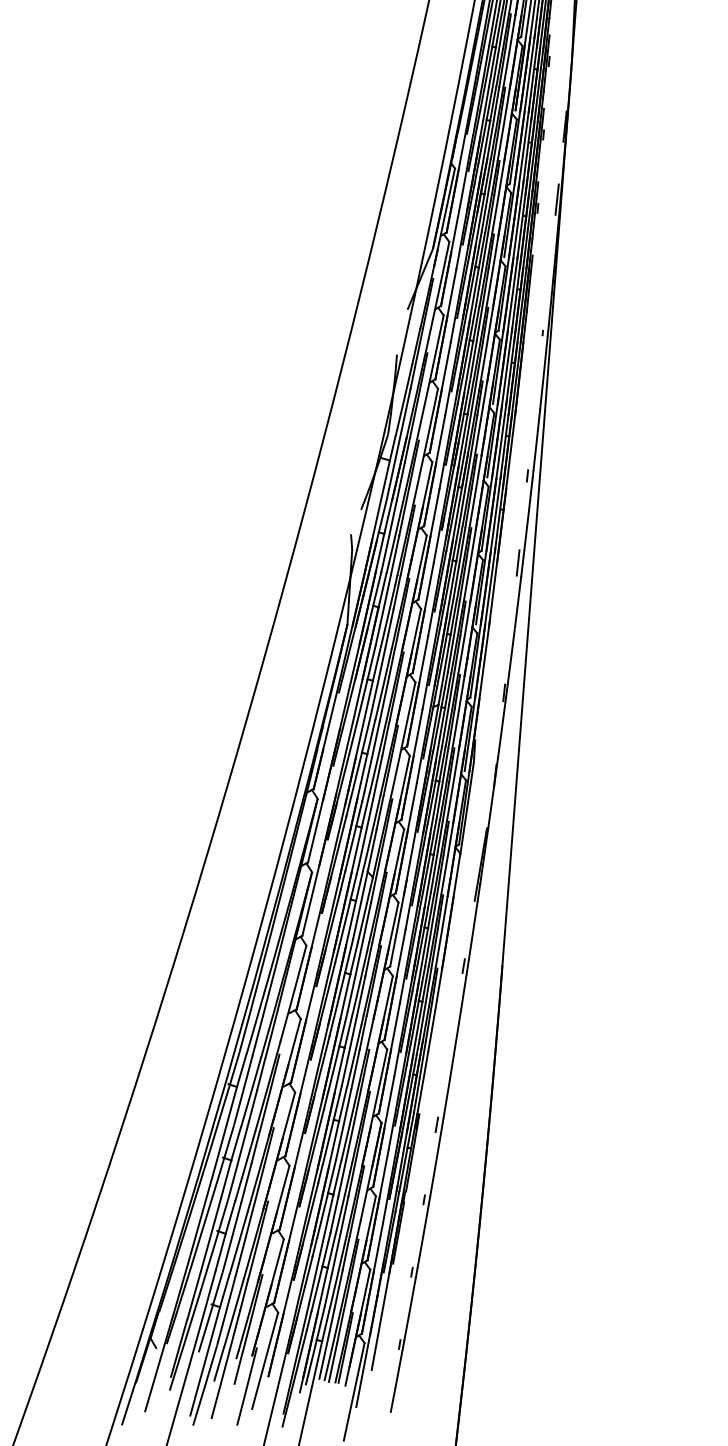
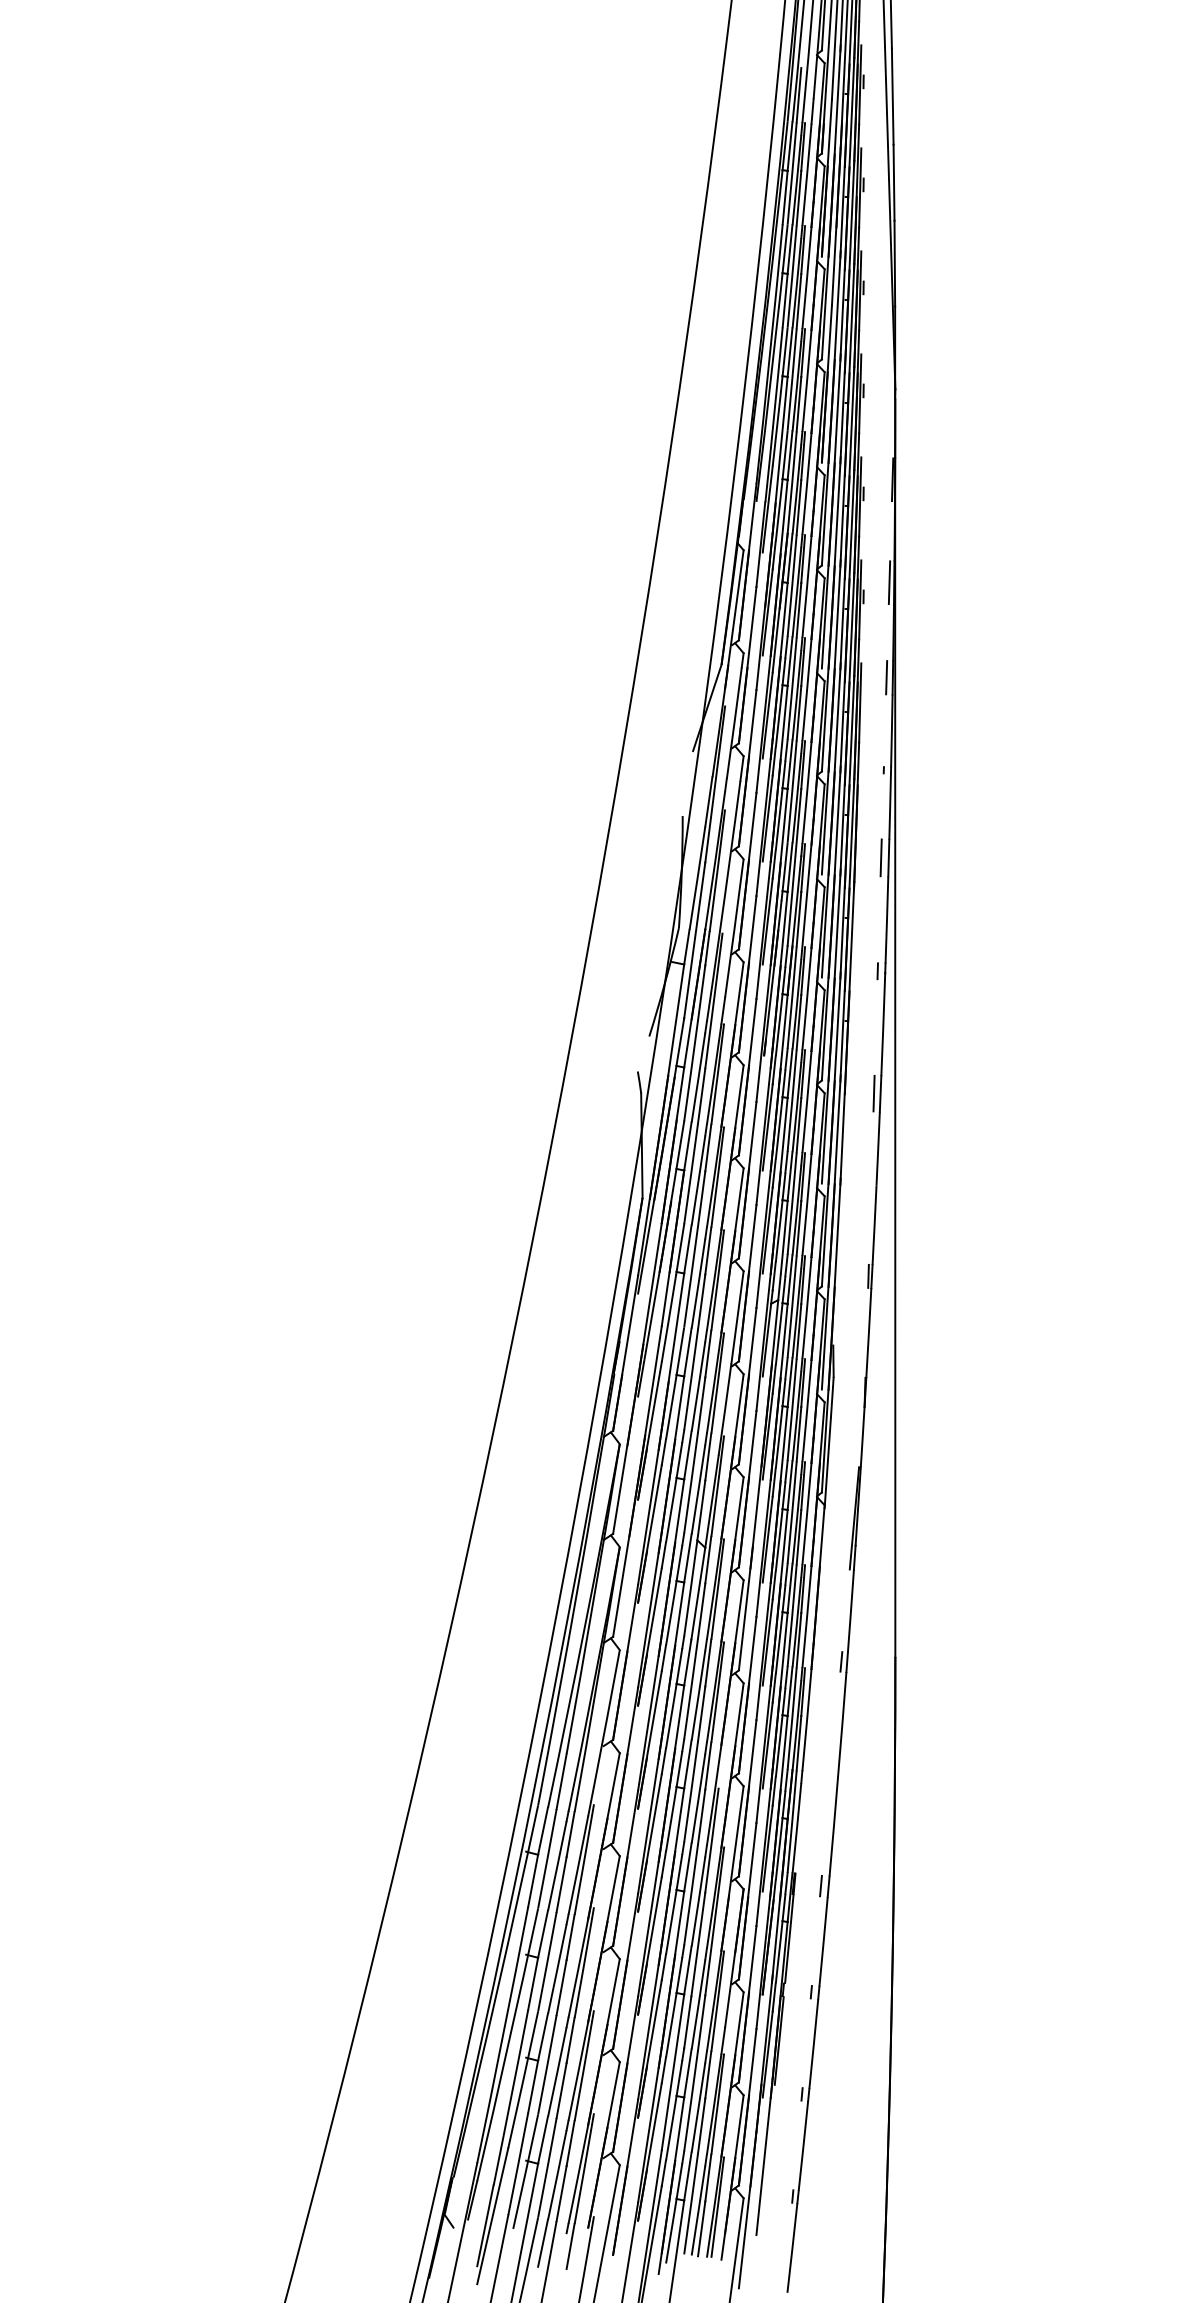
line: (549, 267) -> (886, 677), added
line: (535, 395) -> (880, 857), added

